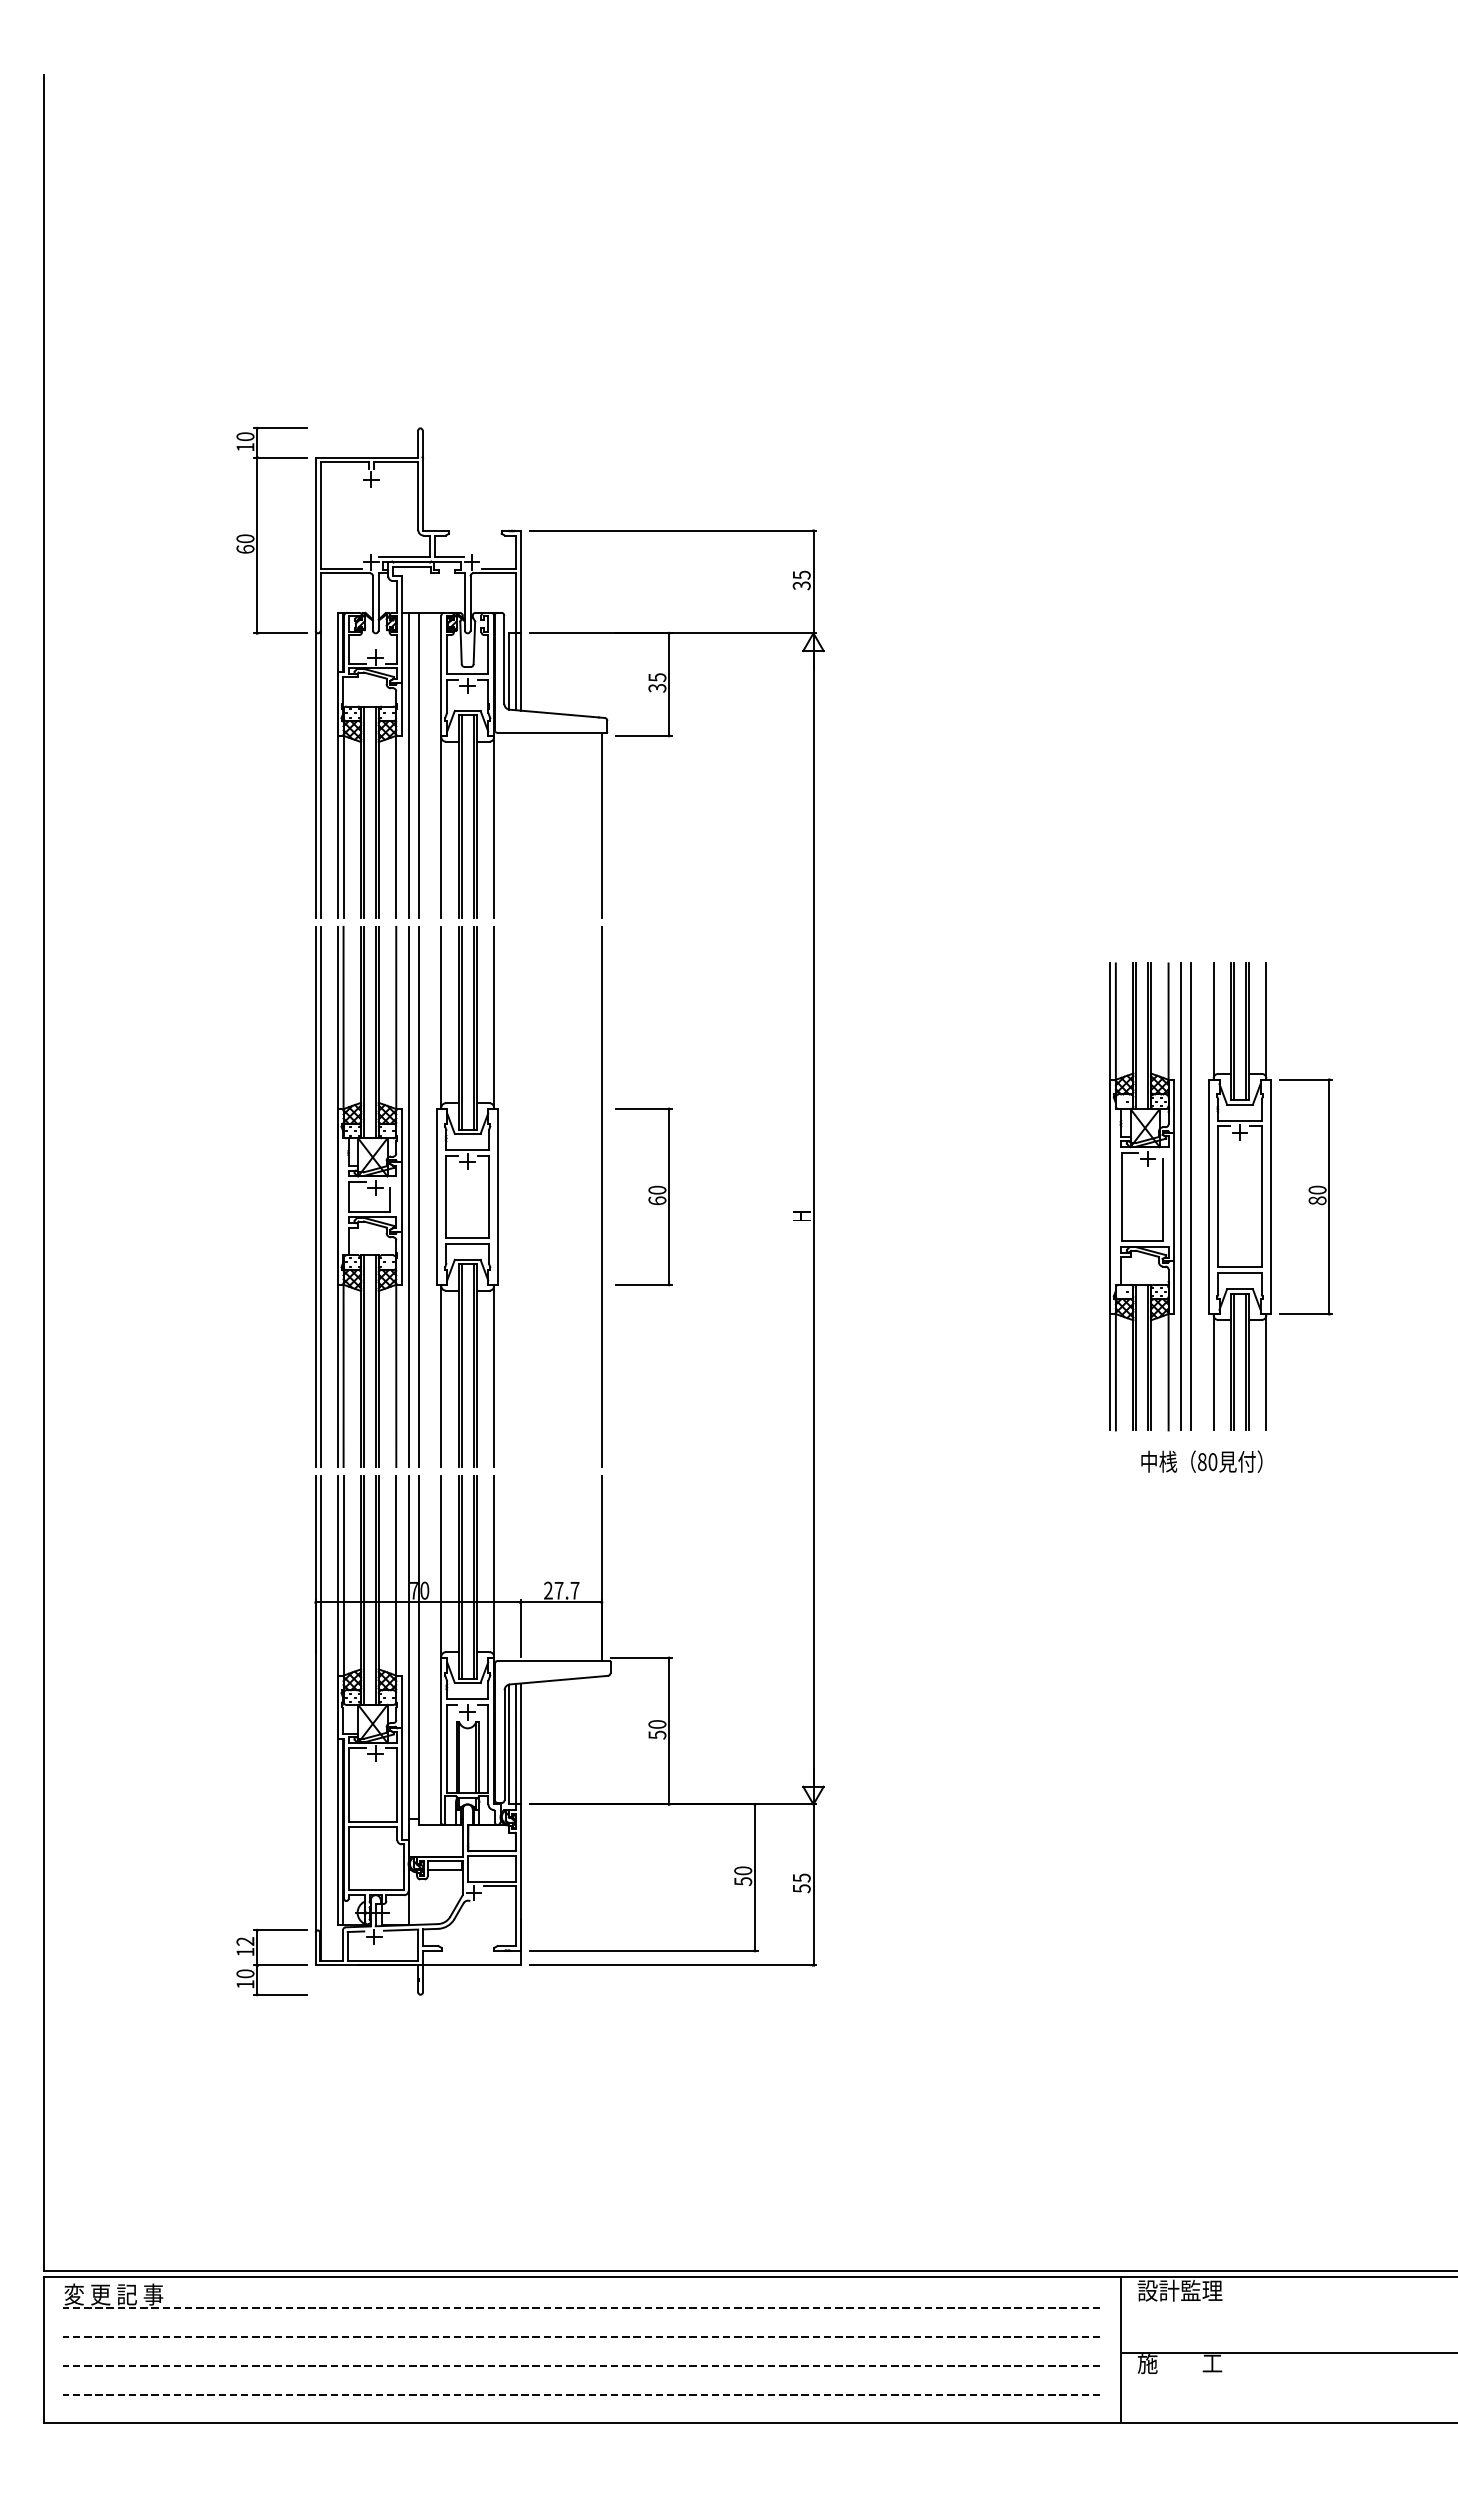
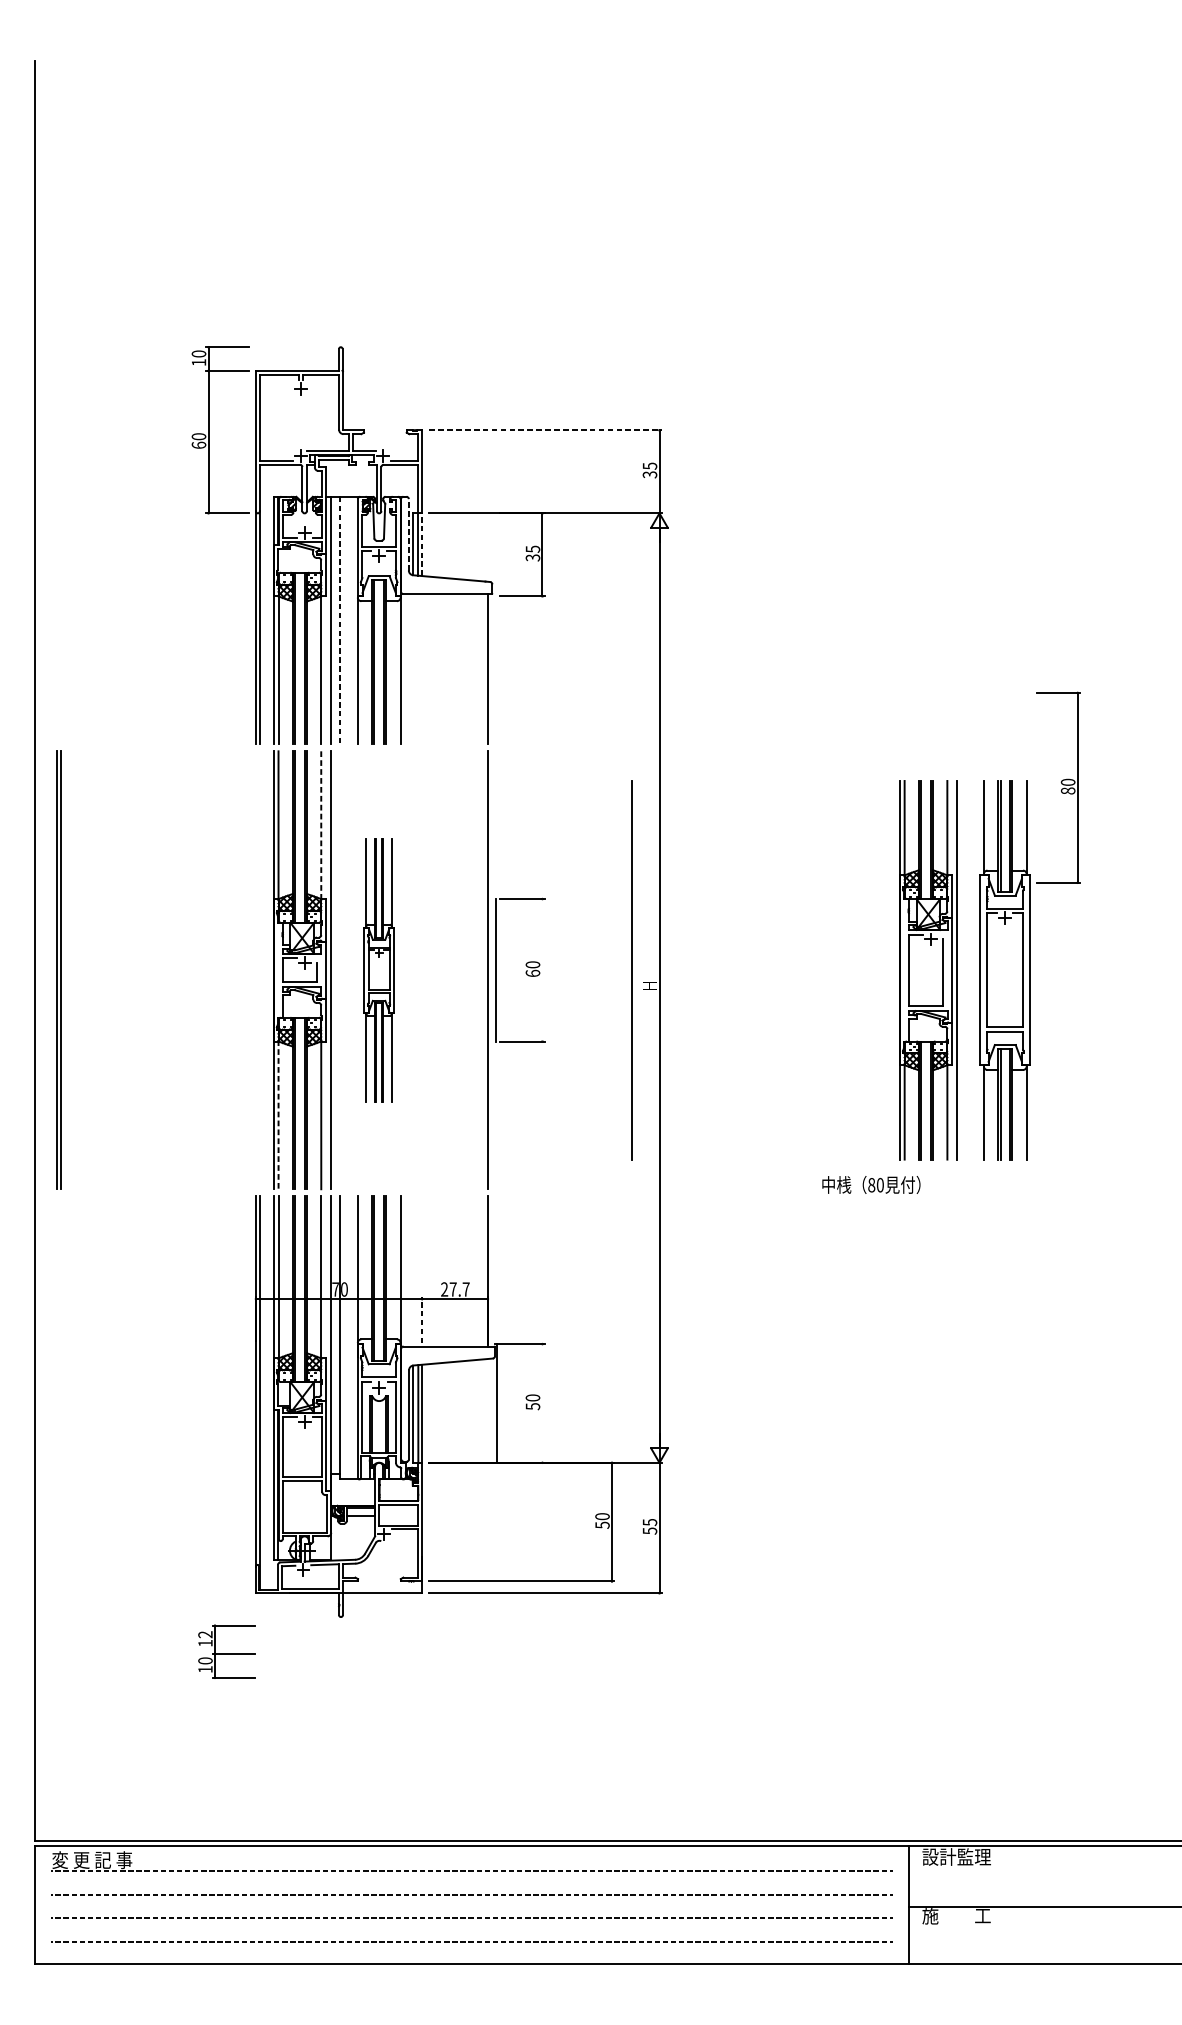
line: (673, 530) -> (546, 430), solid -> dashed
line: (504, 659) -> (408, 534), solid -> dashed
line: (520, 671) -> (421, 544), solid -> dashed
line: (418, 765) -> (339, 620), solid -> dashed
line: (396, 1018) -> (321, 825), solid -> dashed
part: (318, 1196) -> (59, 969), moved
line: (418, 1196) -> (339, 969), removed
part: (467, 1196) -> (379, 969), size x0.6
line: (669, 1196) -> (496, 969), moved
line: (1190, 1196) -> (631, 969), moved
part: (1305, 1196) -> (1058, 787), moved
line: (343, 1375) -> (278, 1115), solid -> dashed
text: (1201, 1461) -> (871, 1184), moved
line: (520, 1628) -> (421, 1320), solid -> dashed
line: (669, 1731) -> (497, 1403), moved
part: (271, 1962) -> (226, 1651), moved

